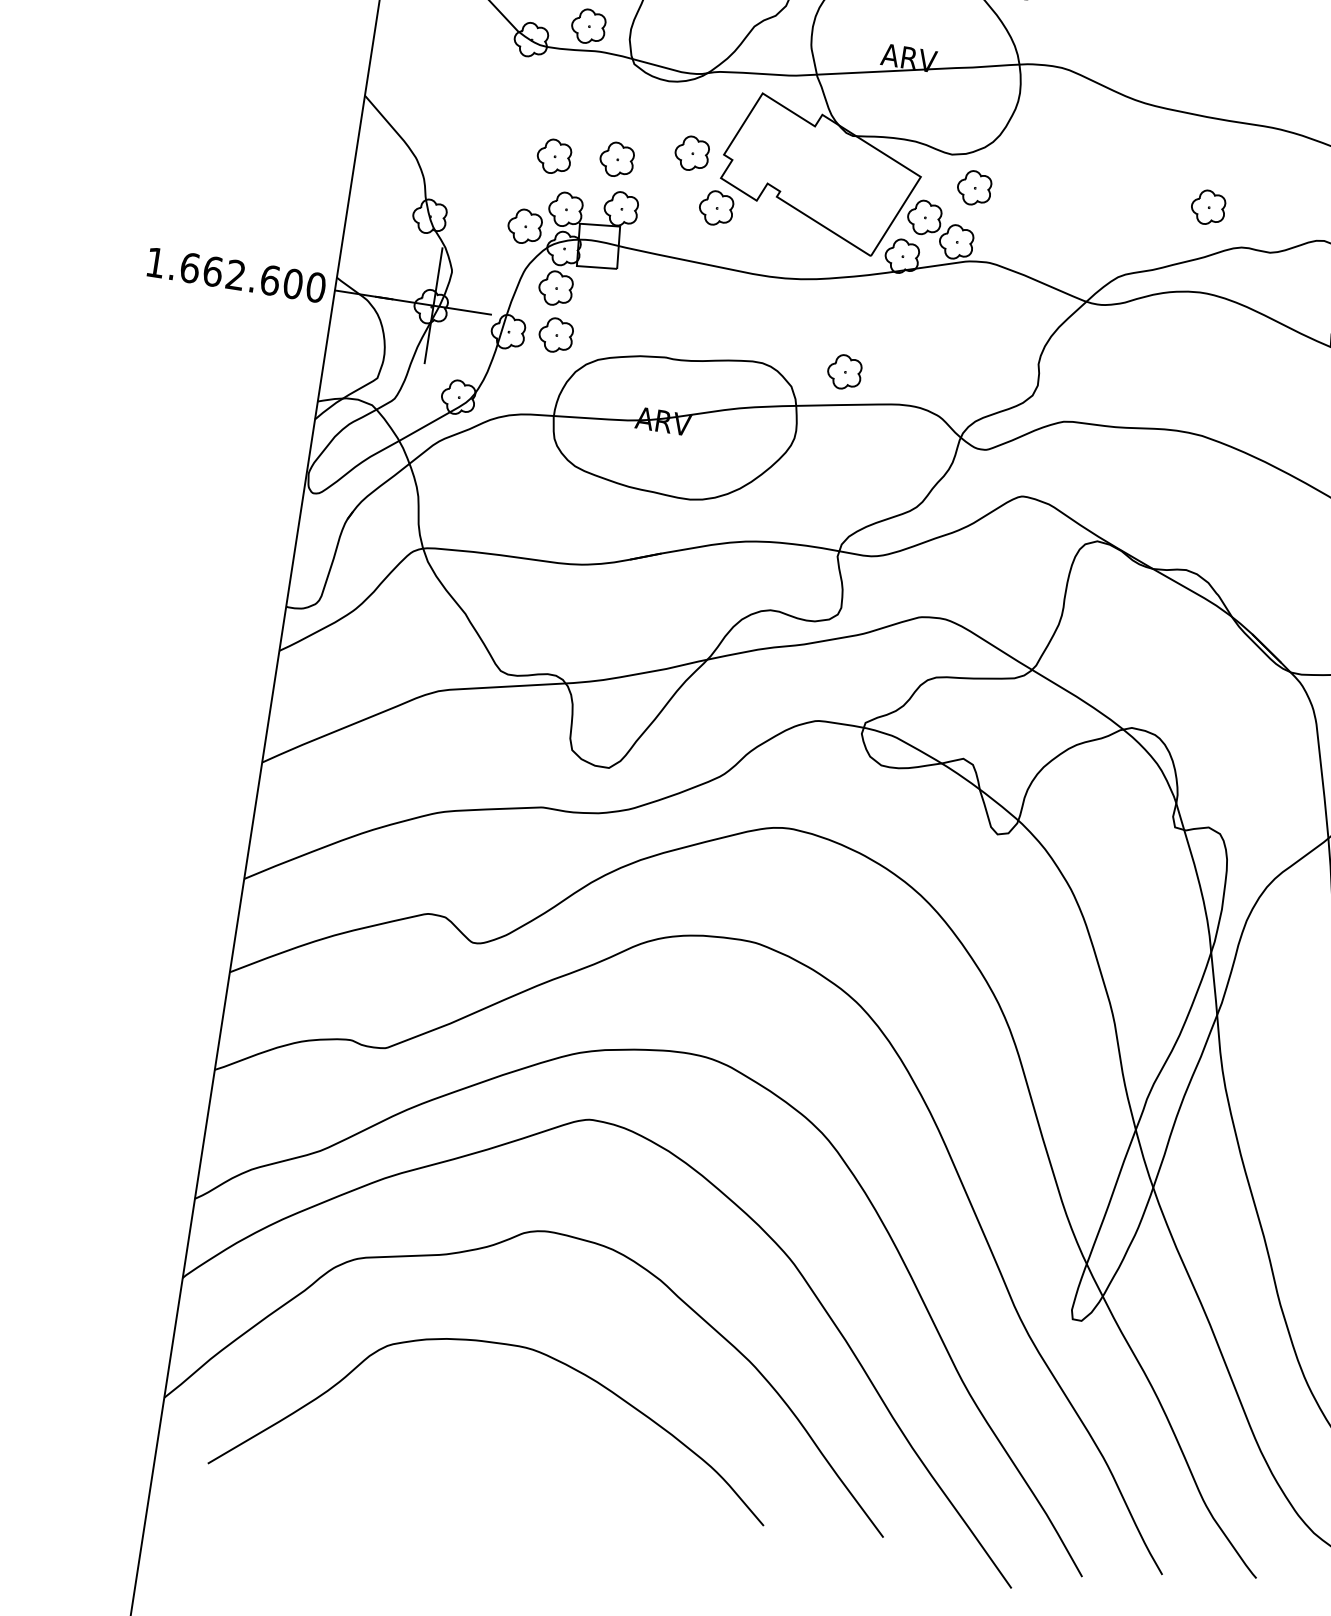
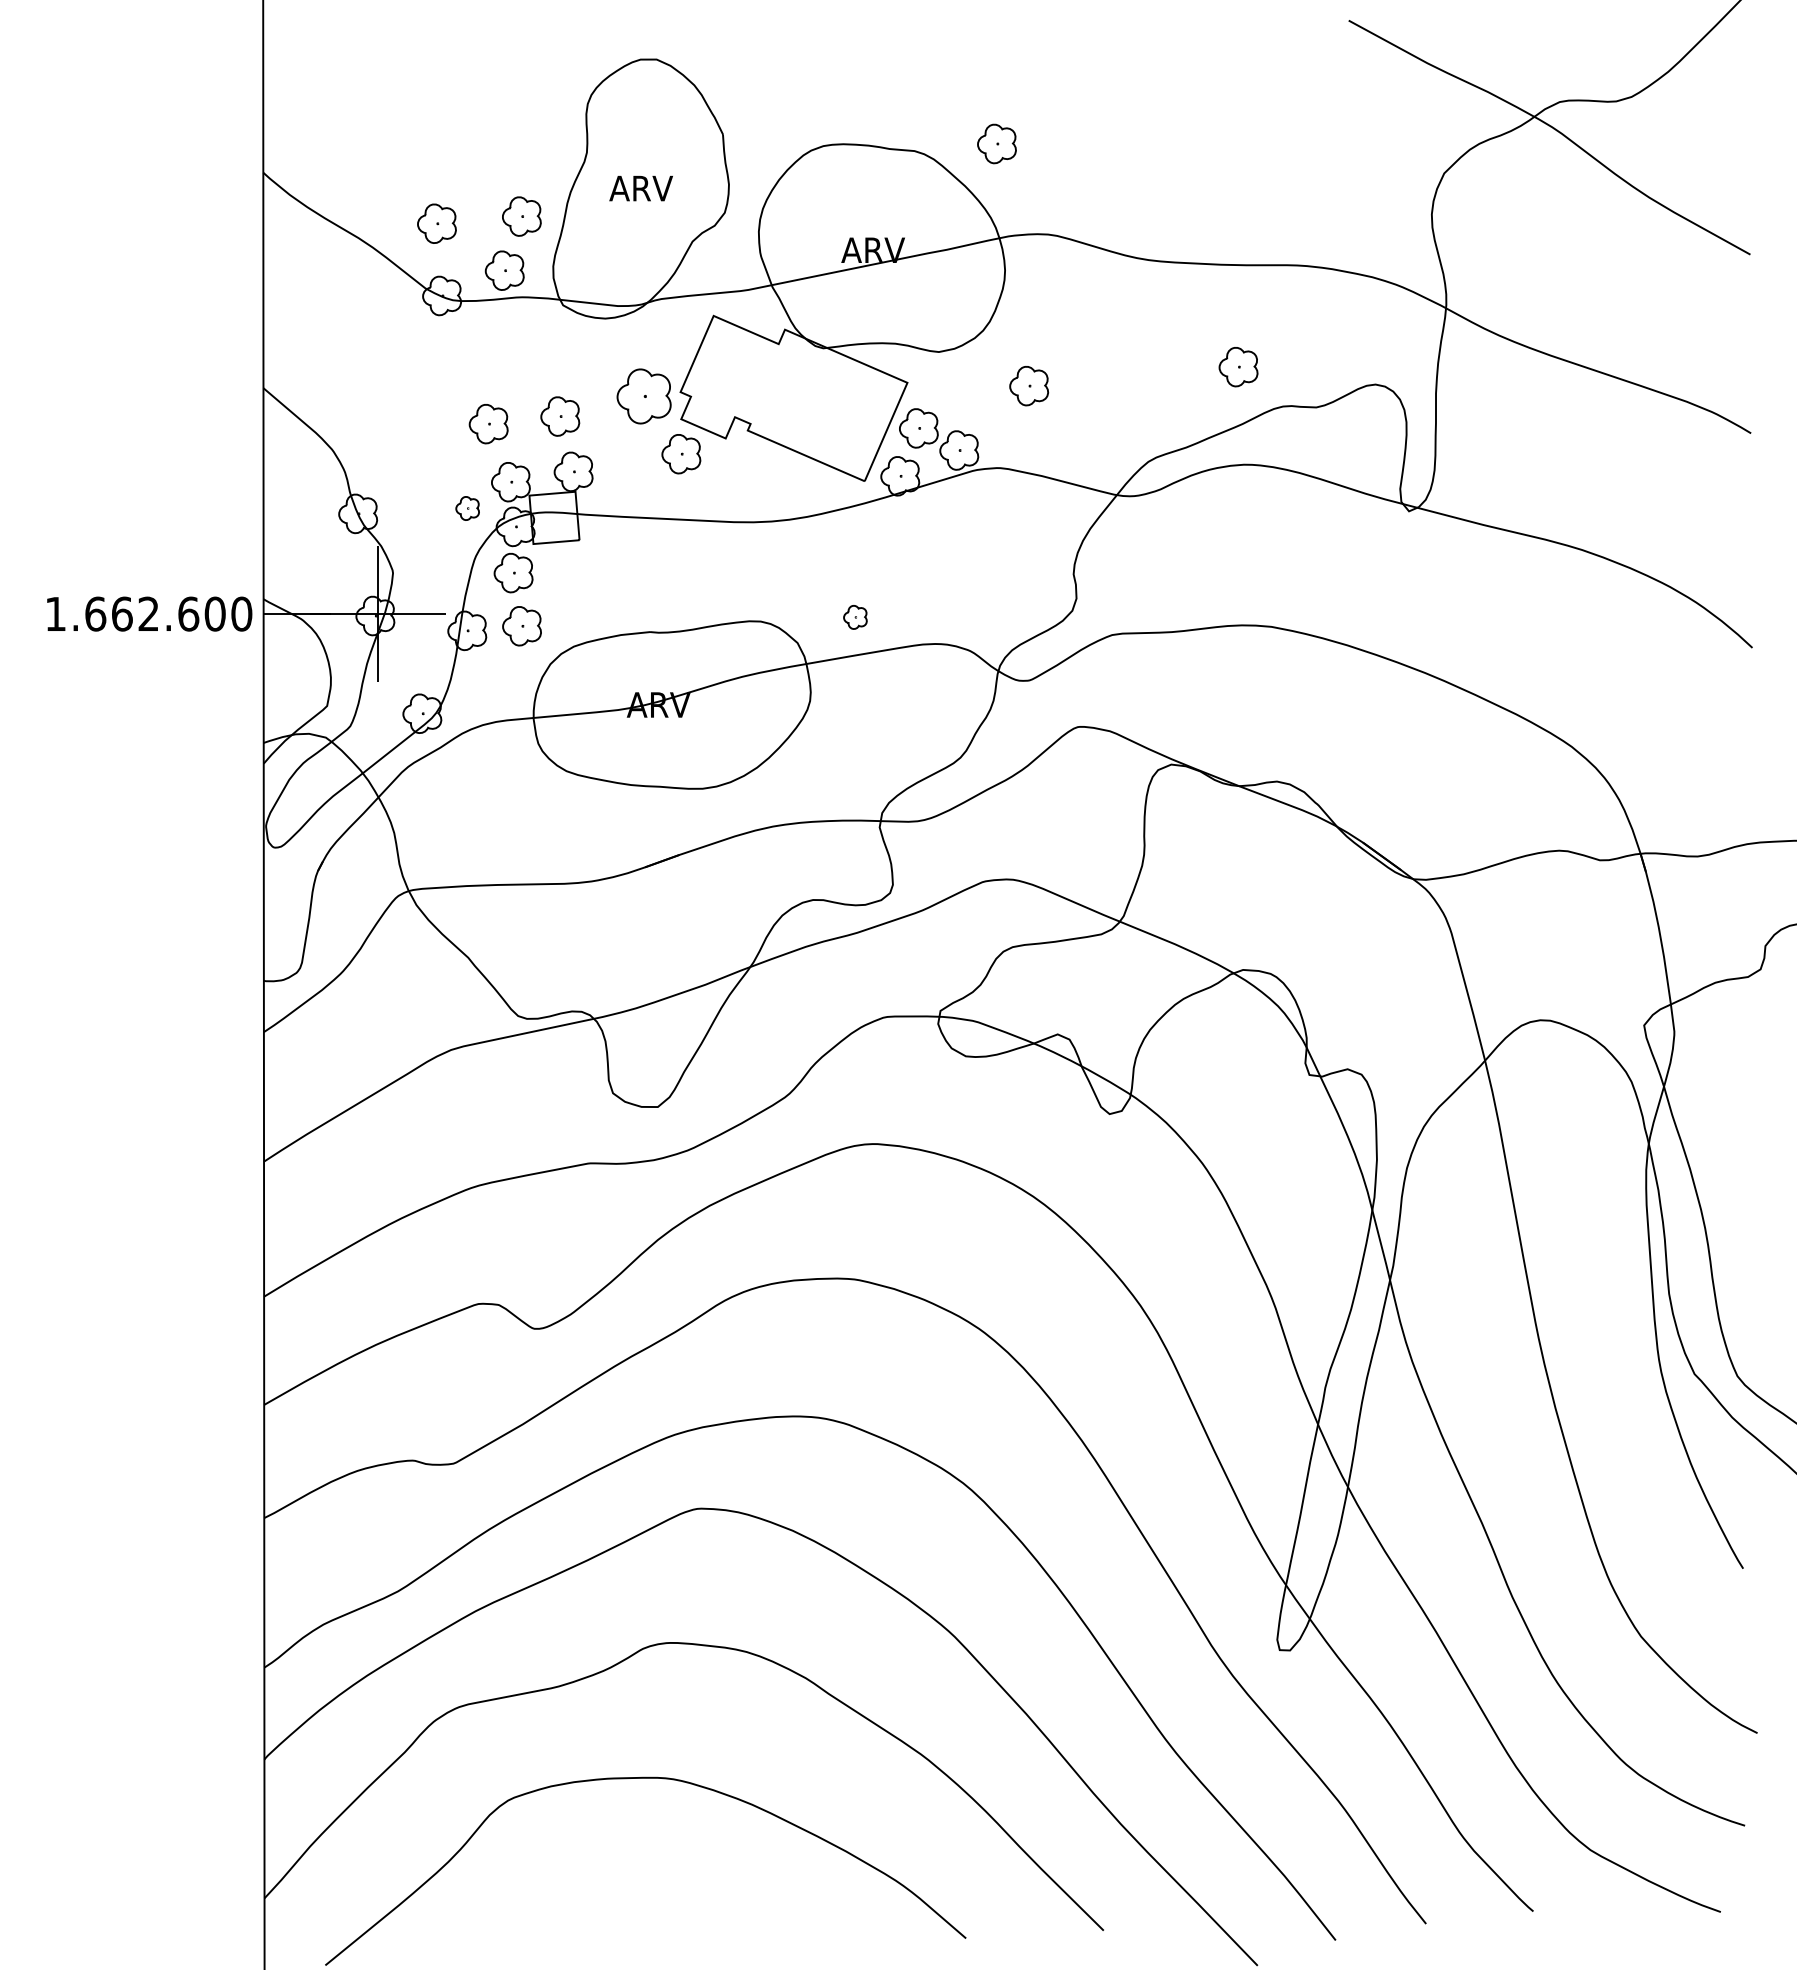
part: (692, 153) -> (644, 396), size x1.4
part: (974, 188) -> (1029, 386), moved
part: (524, 226) -> (467, 508), size x0.6
part: (844, 372) -> (855, 617), size x0.6

